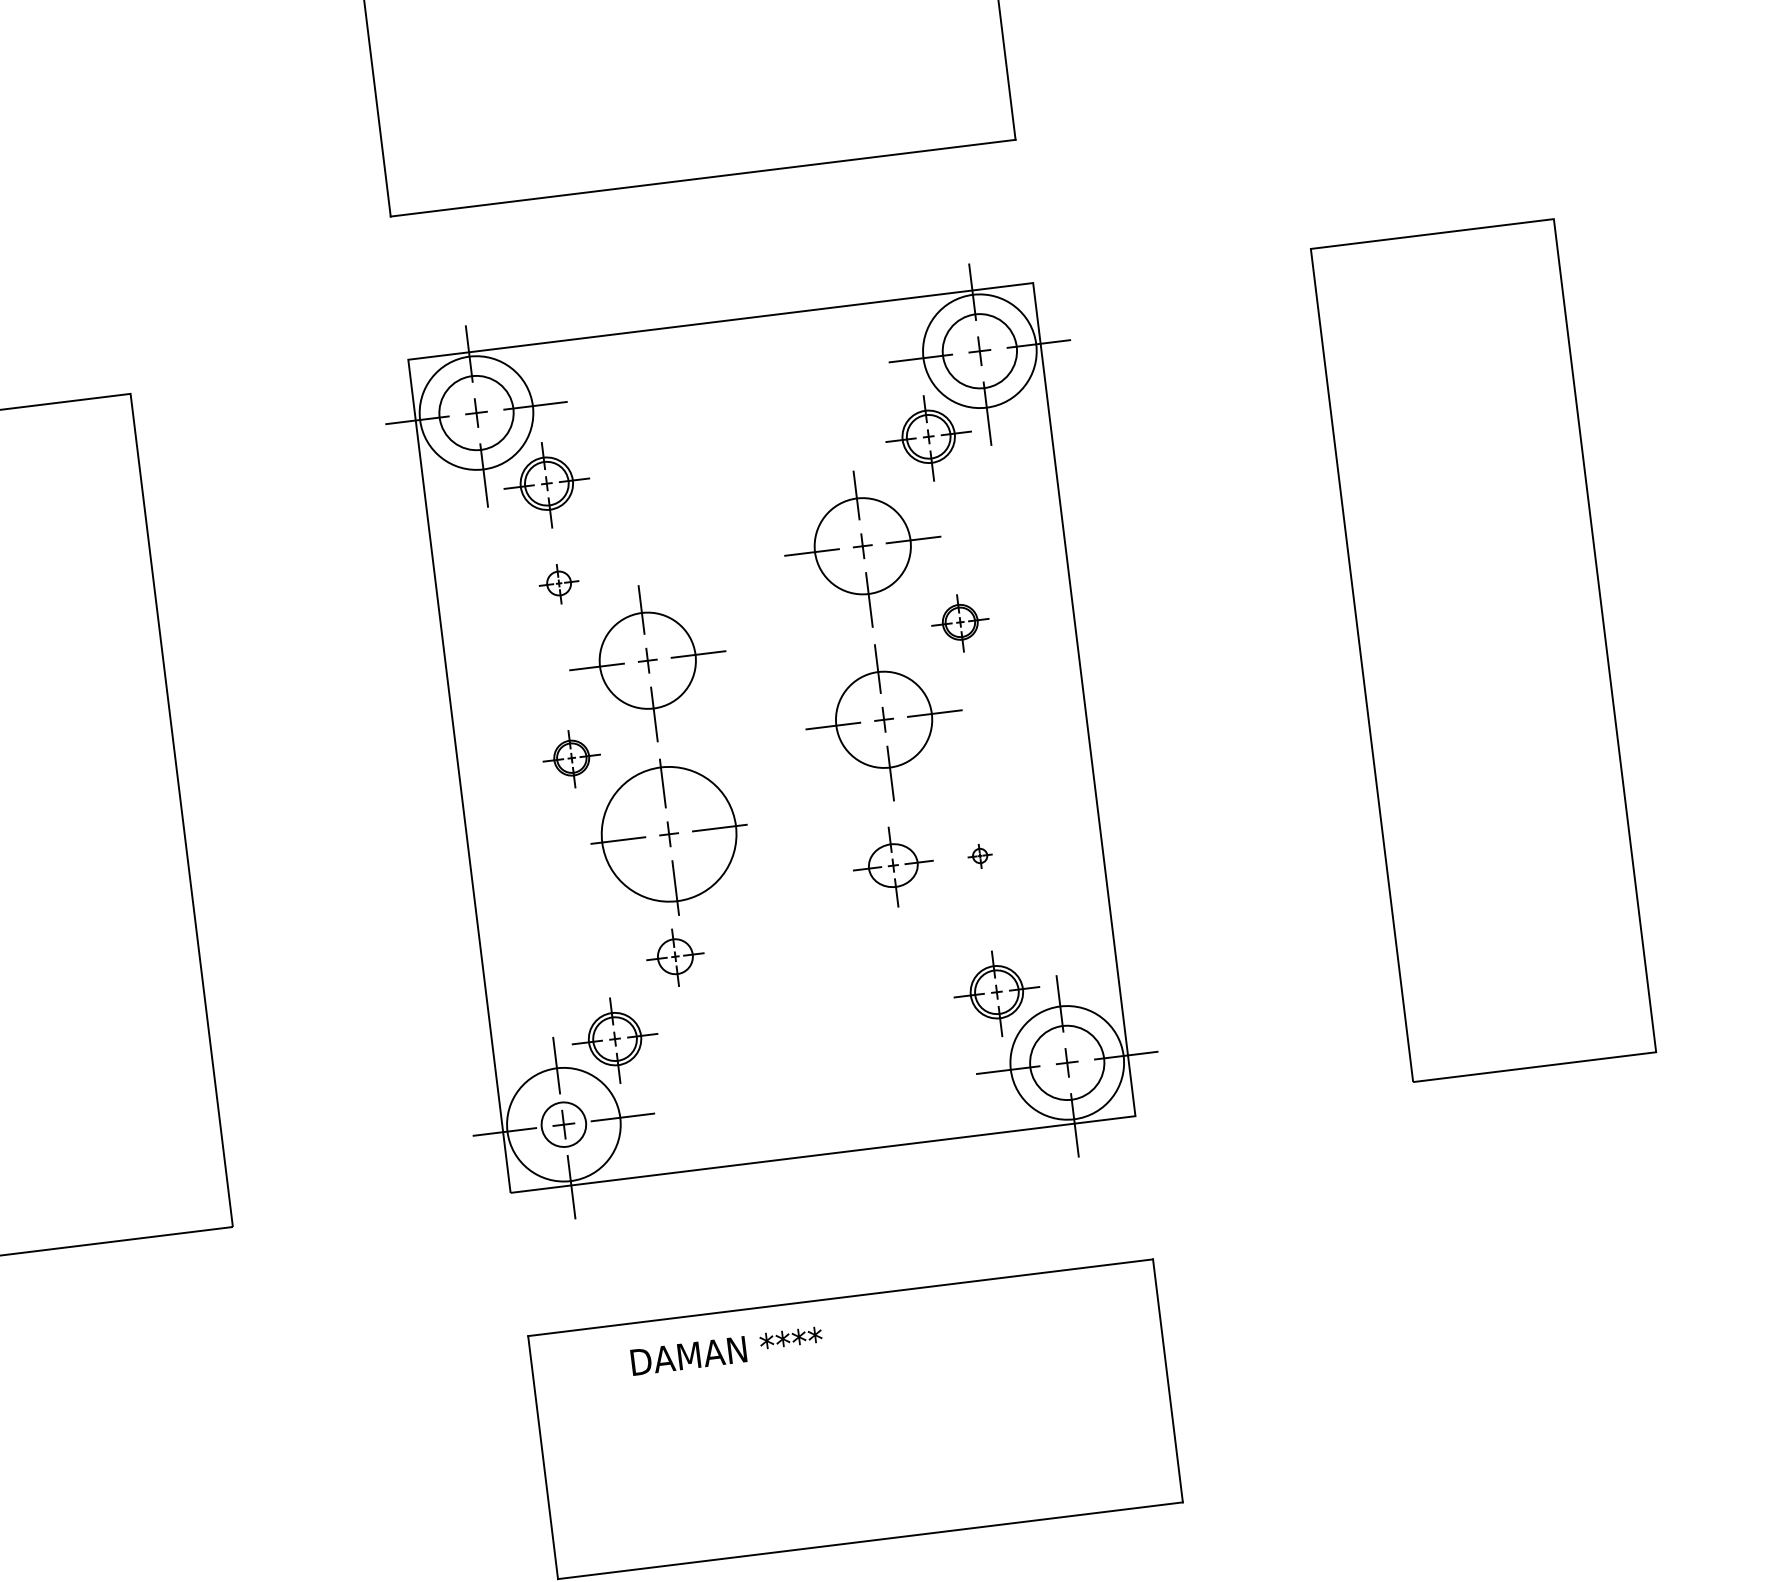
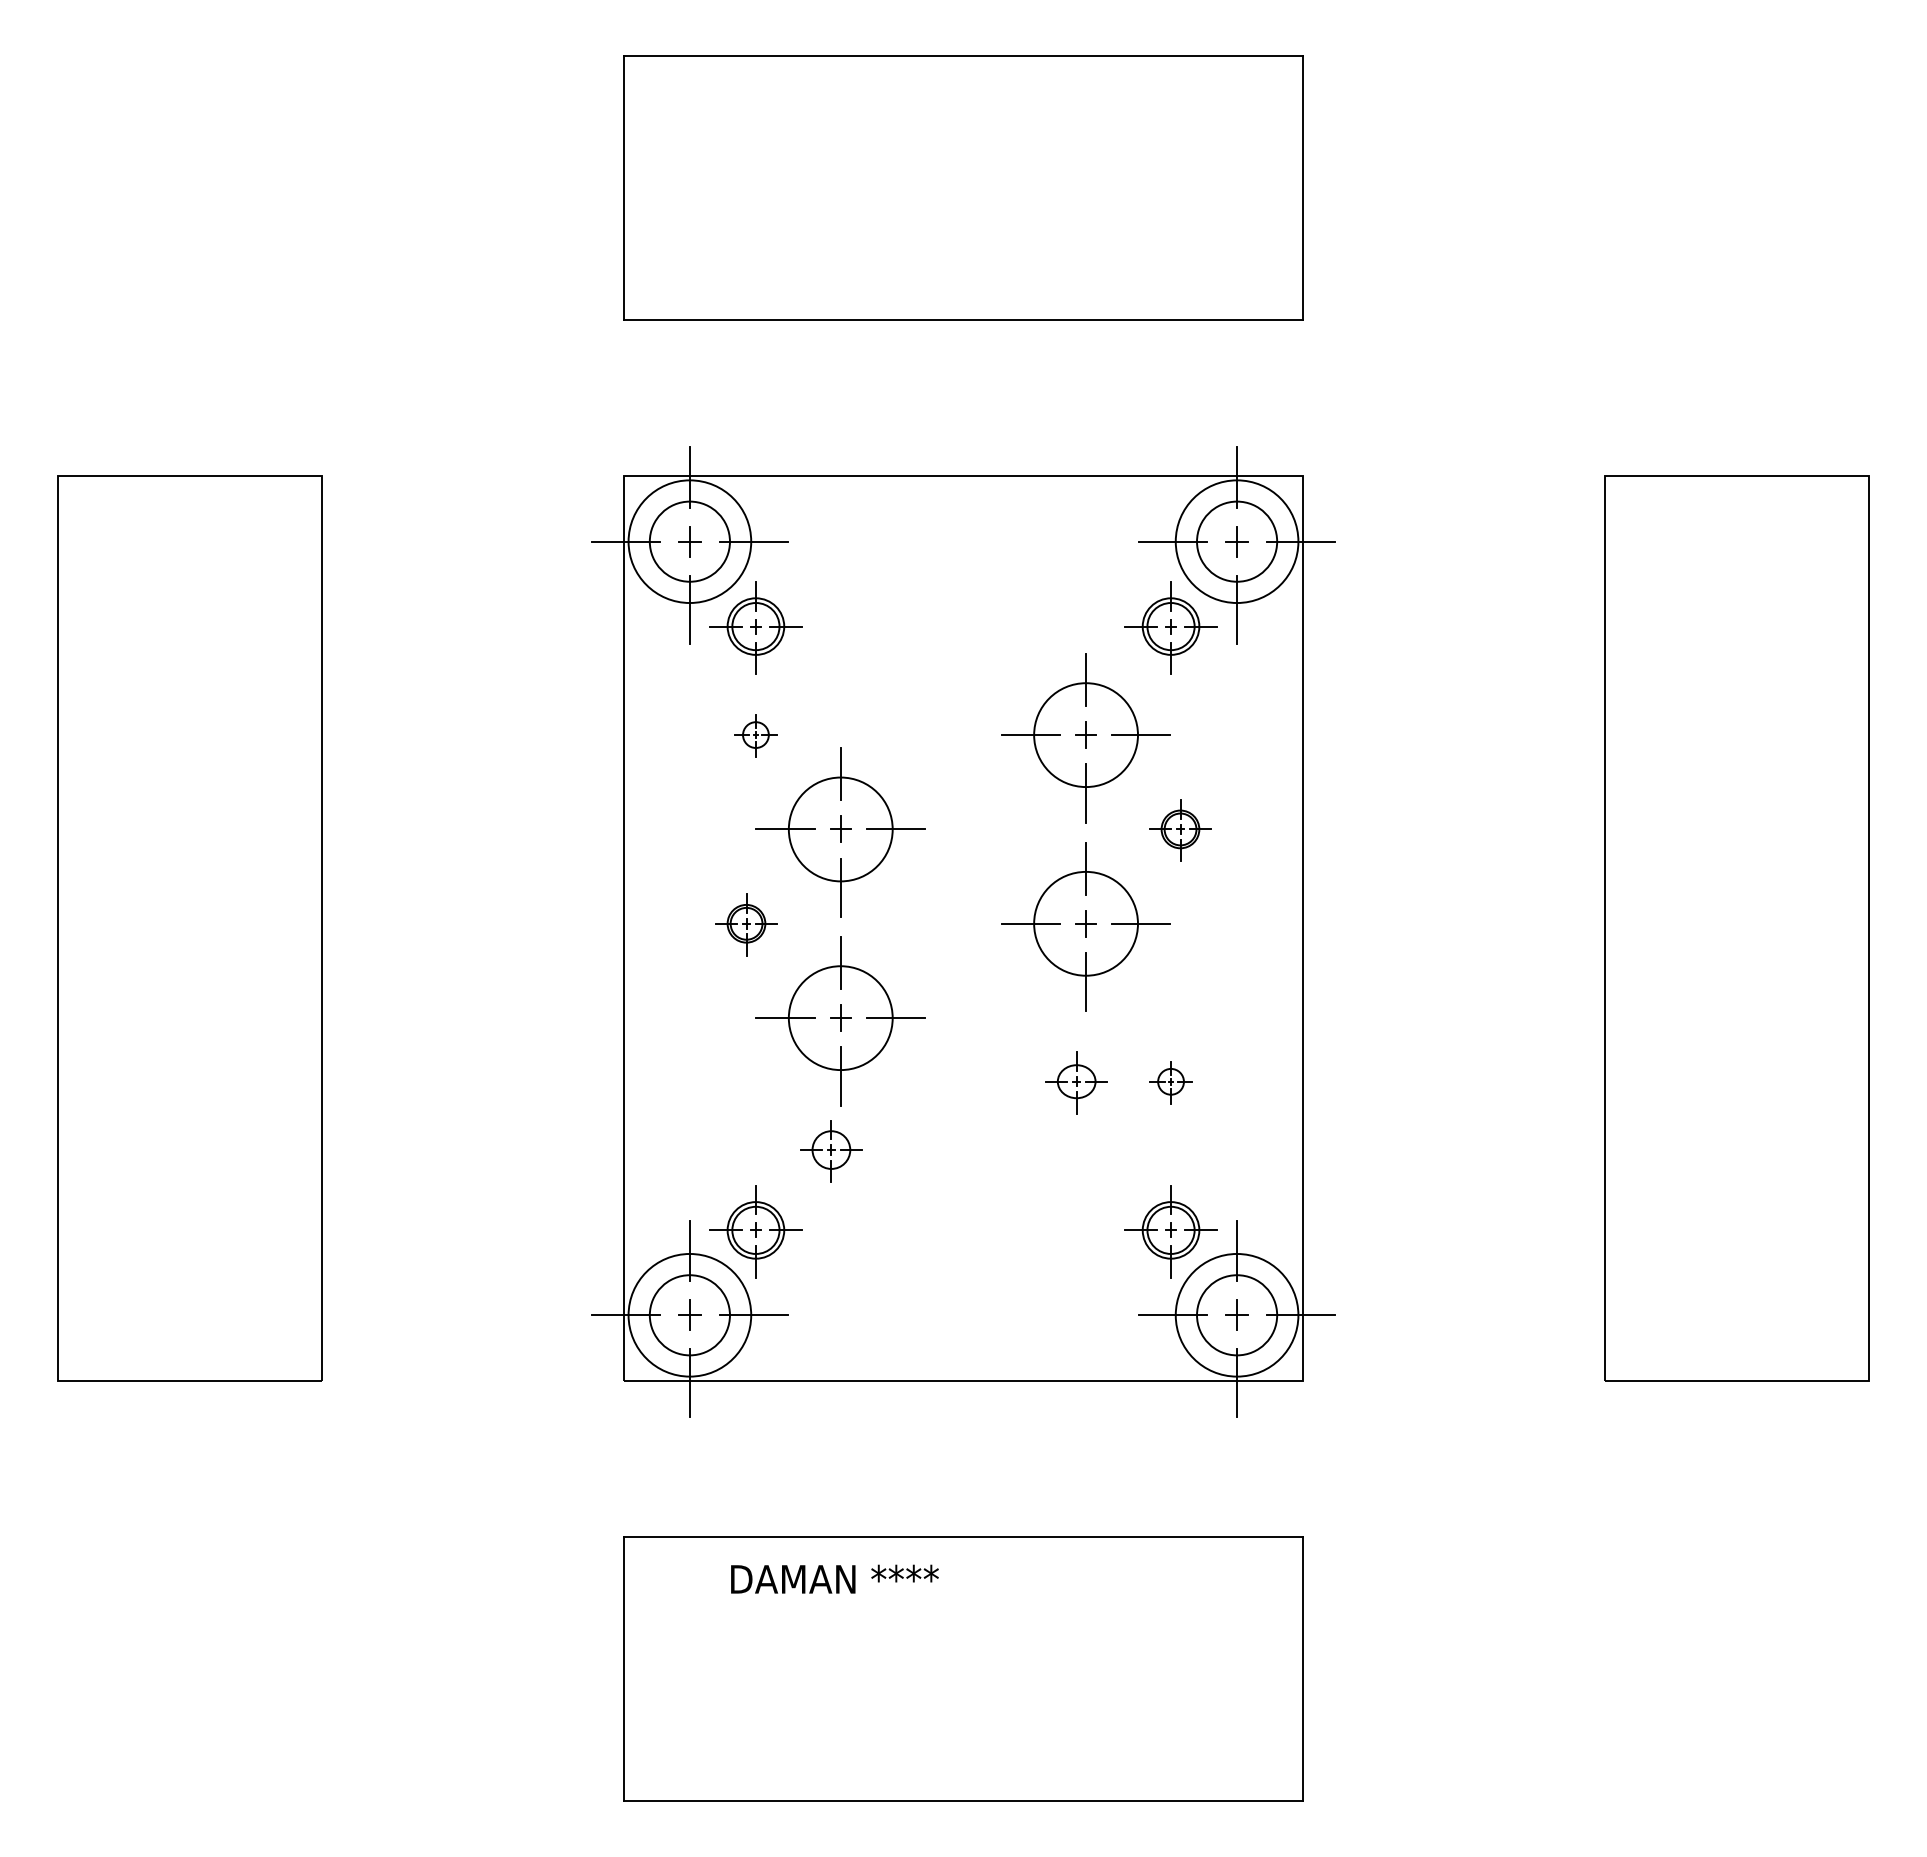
circle: (668, 834) -> (840, 1018), size x0.71
part: (979, 856) -> (1170, 1082), size x1.67
part: (893, 866) -> (1076, 1082), size x0.71
circle: (563, 1124) -> (689, 1315), size x1.67

